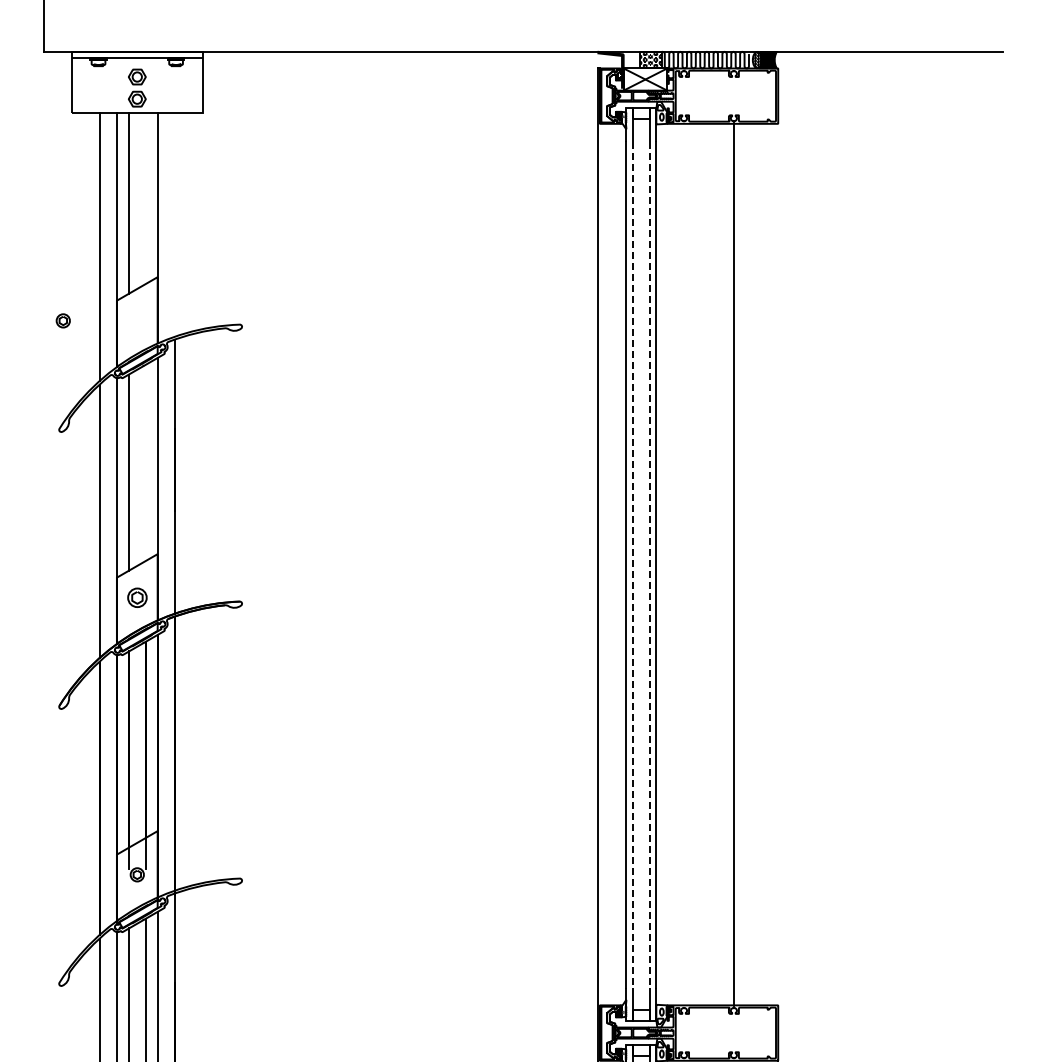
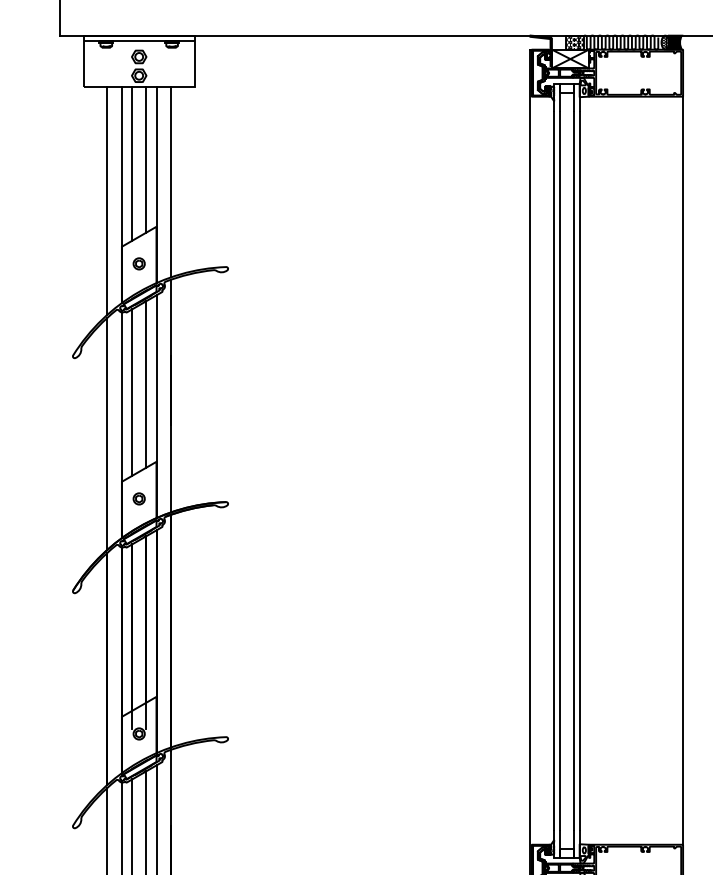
line: (145, 198) -> (146, 160), added
line: (174, 224) -> (170, 182), added
part: (62, 320) -> (138, 263), moved
line: (145, 462) -> (146, 384), added
line: (734, 564) -> (683, 470), moved
line: (633, 565) -> (560, 471), dashed -> solid
line: (649, 565) -> (573, 471), dashed -> solid
part: (136, 597) -> (138, 498), size x0.71

